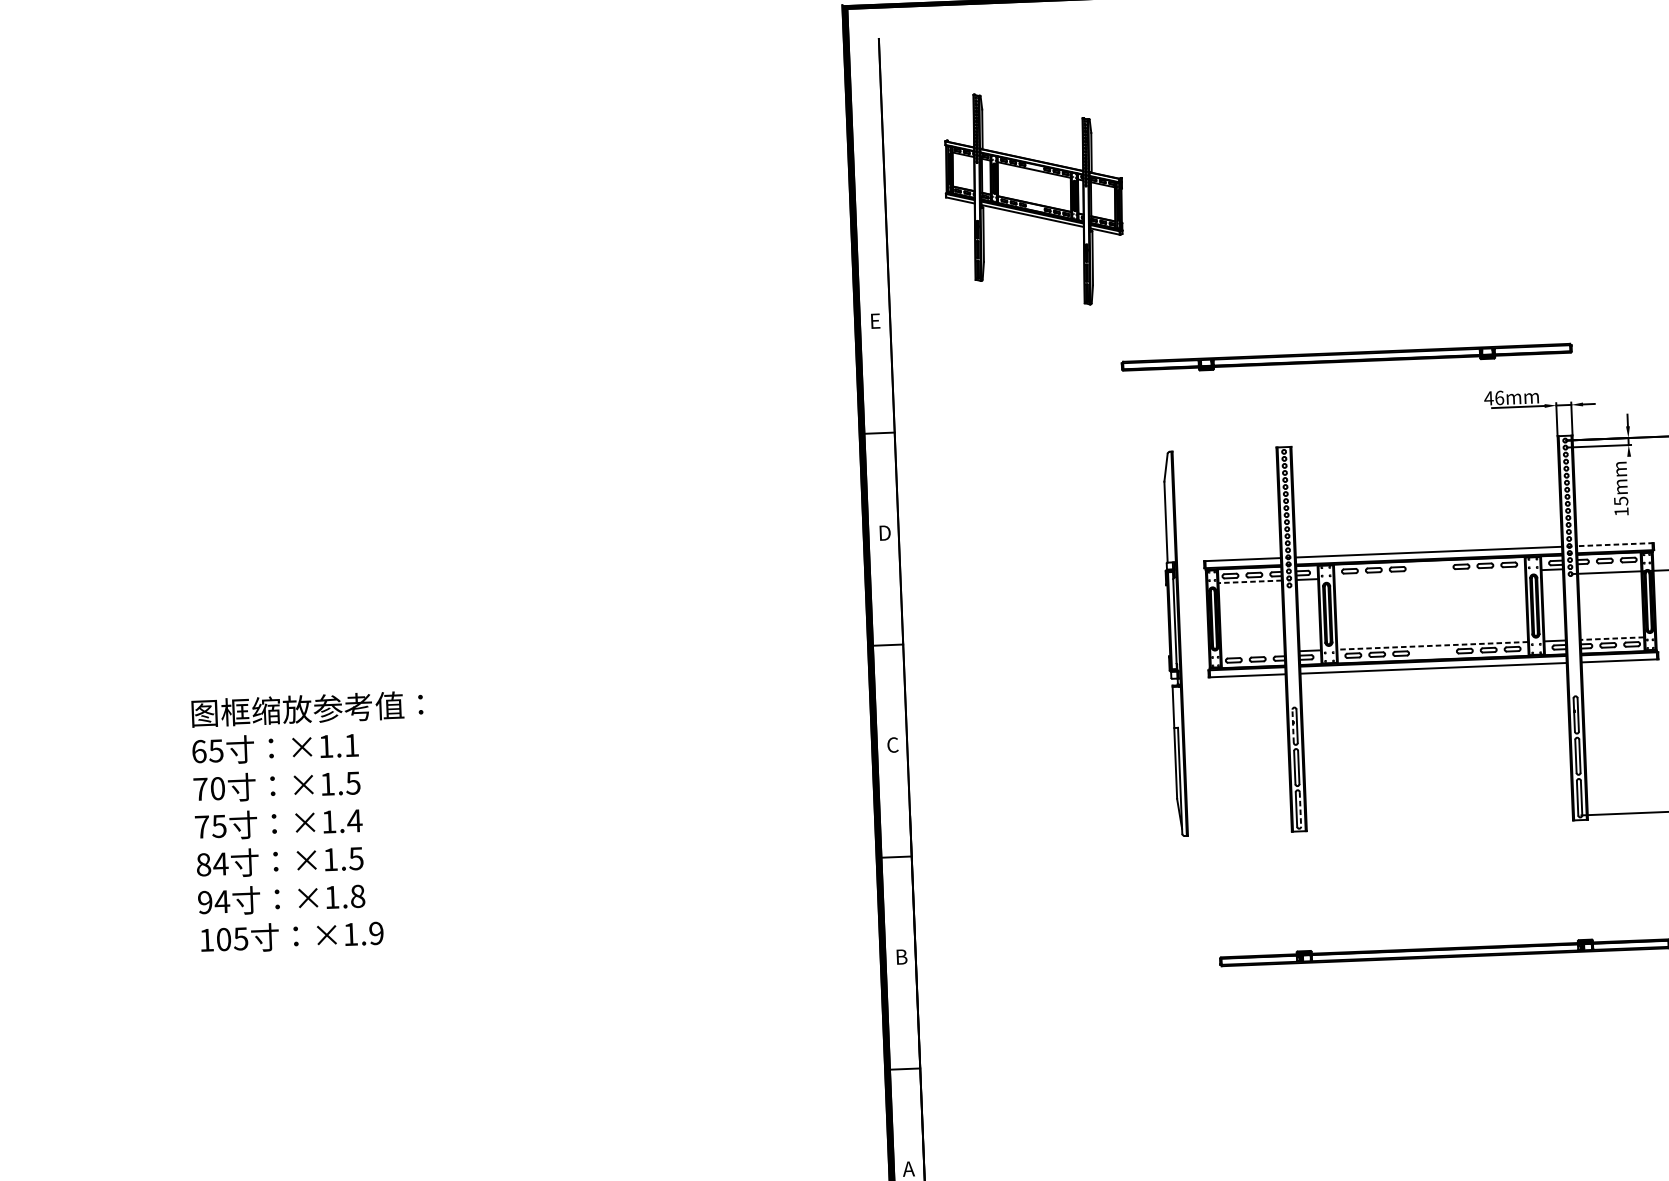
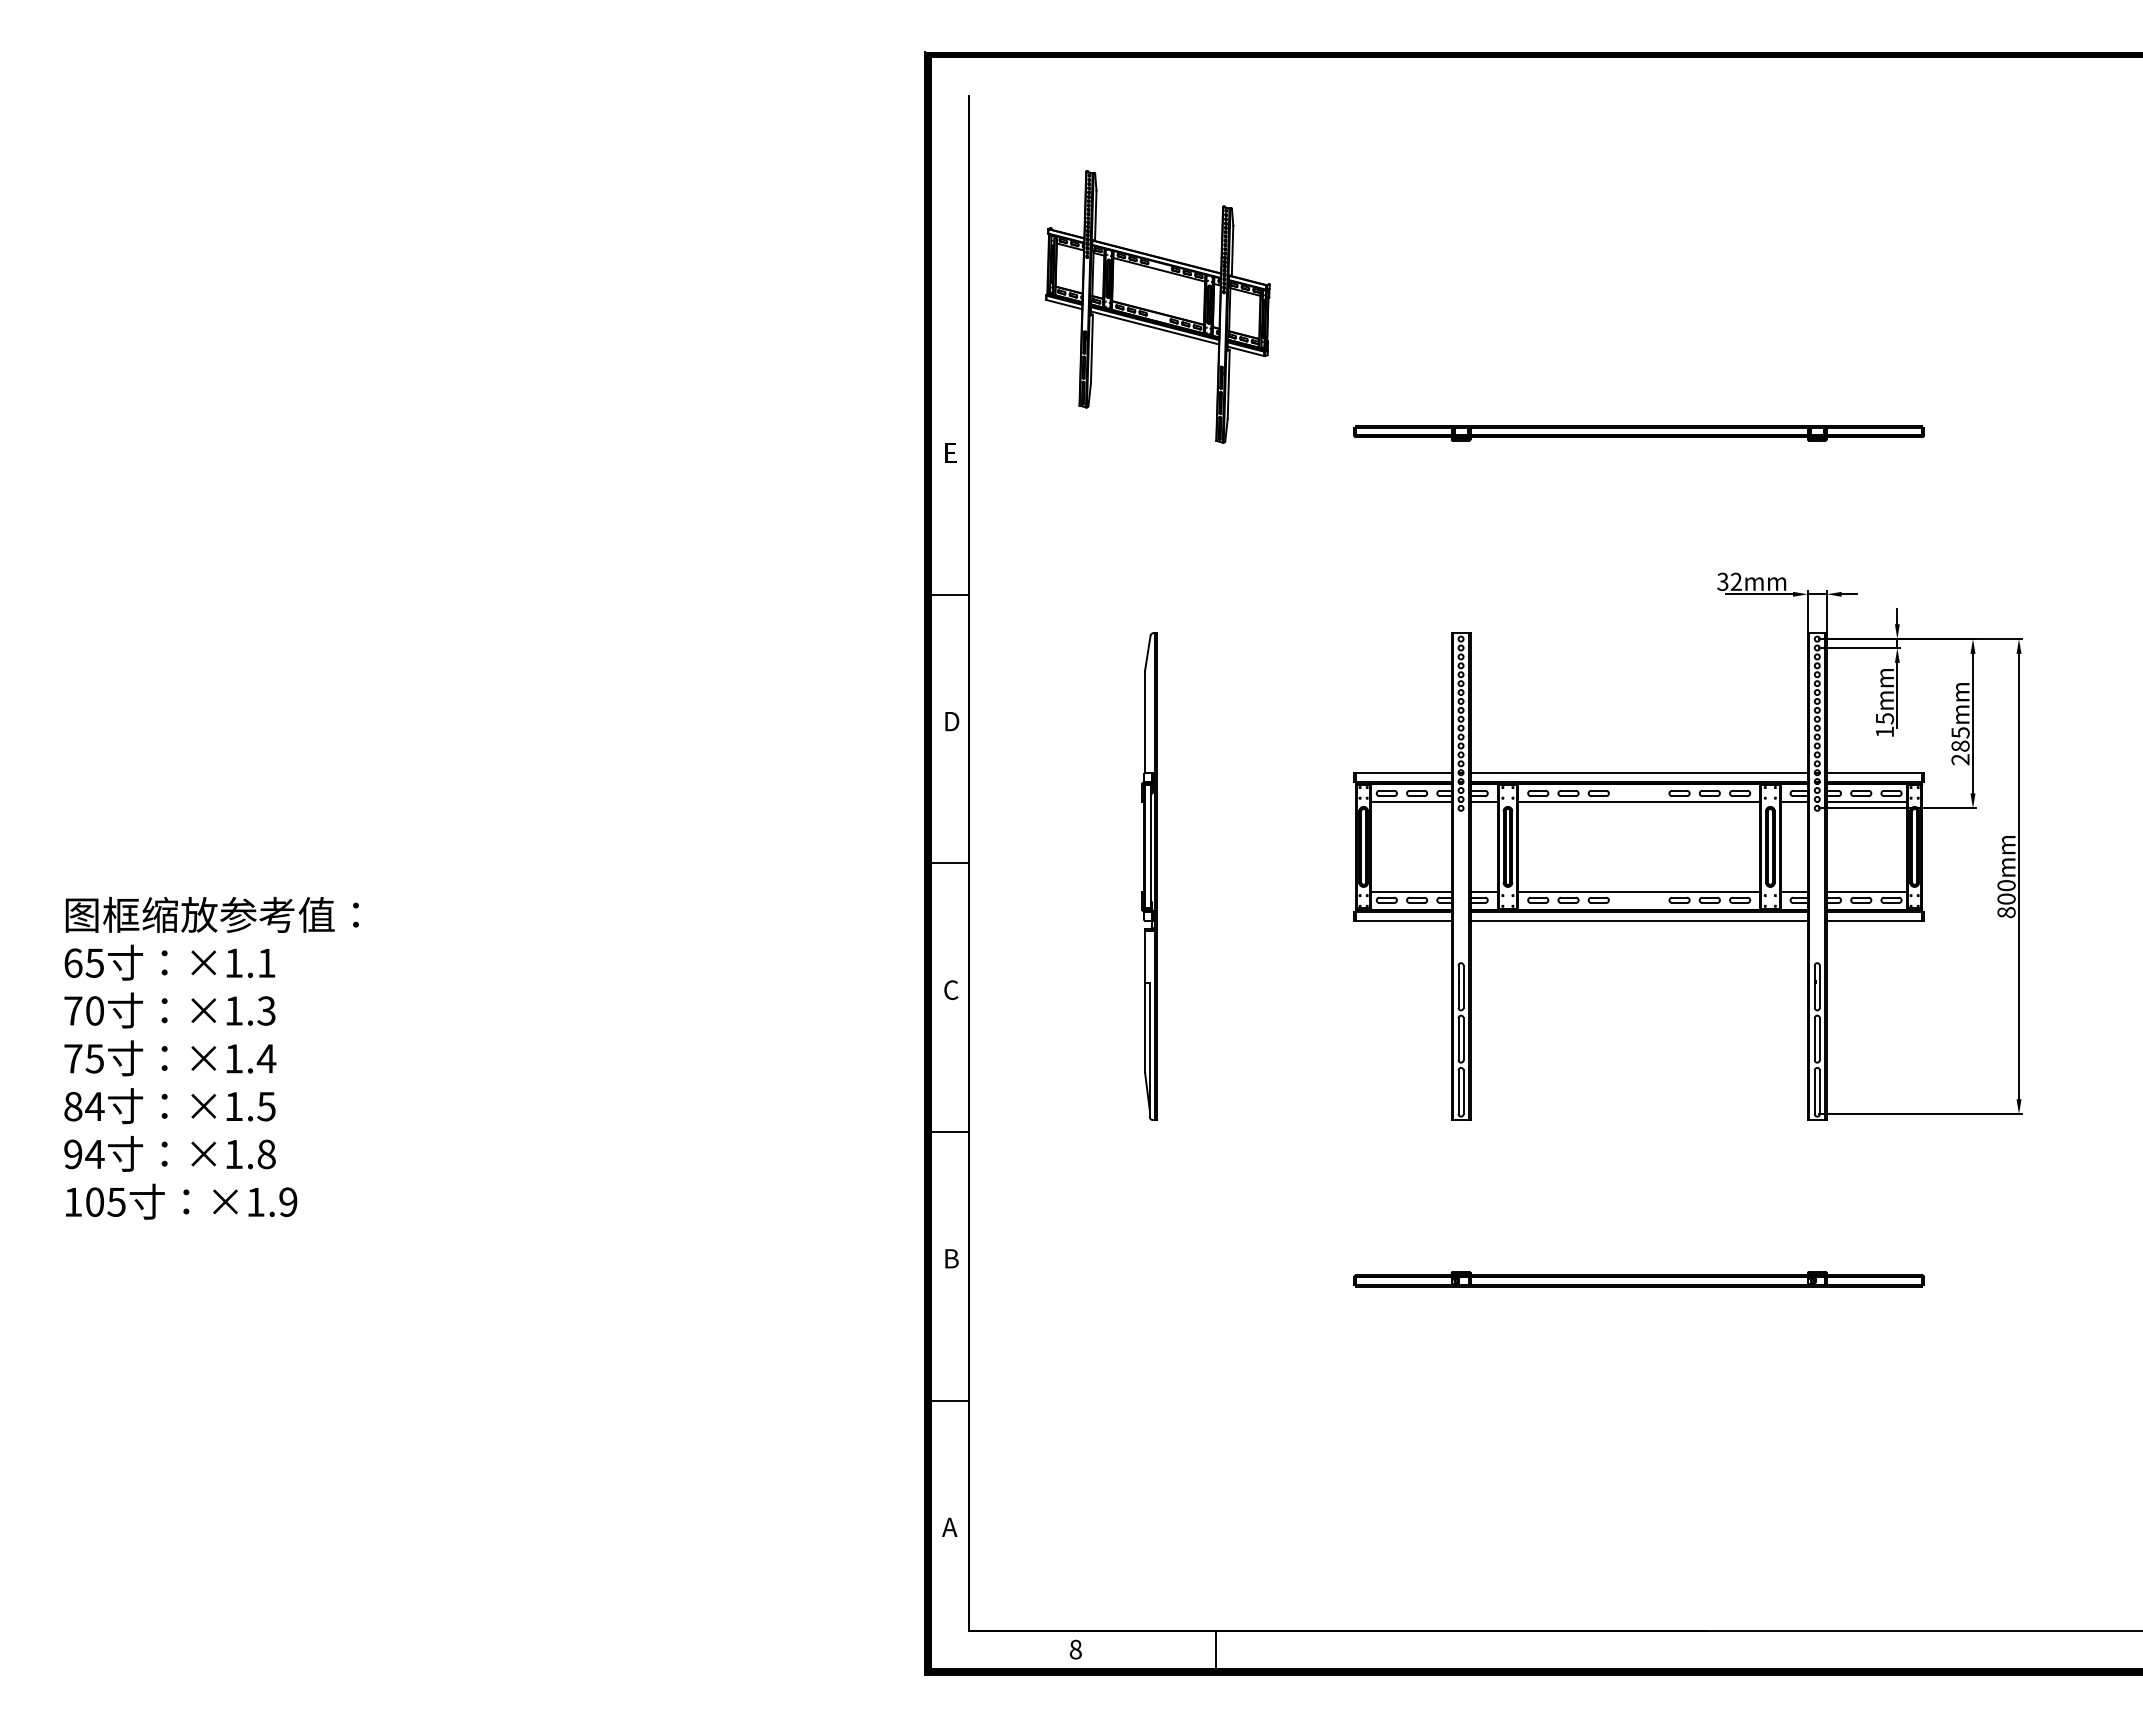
part: (1346, 358) -> (1638, 433), moved
text: (1494, 397) -> (1729, 581), 46mm -> 32mm
line: (1630, 482) -> (1897, 695), added
line: (1615, 544) -> (1875, 773), dashed -> solid
line: (1609, 567) -> (1866, 801), added
line: (1430, 574) -> (1639, 801), added
line: (1249, 581) -> (1410, 801), dashed -> solid
line: (1612, 638) -> (1866, 892), dashed -> solid
part: (1174, 643) -> (1149, 876), moved
line: (1432, 646) -> (1639, 892), dashed -> solid
line: (1253, 653) -> (1411, 892), added
line: (1293, 726) -> (1458, 986), dashed -> solid
text: (353, 782) -> (266, 1010), ×1.5 -> ×1.3
line: (1300, 809) -> (1463, 1092), dashed -> solid

